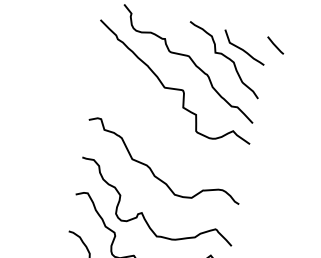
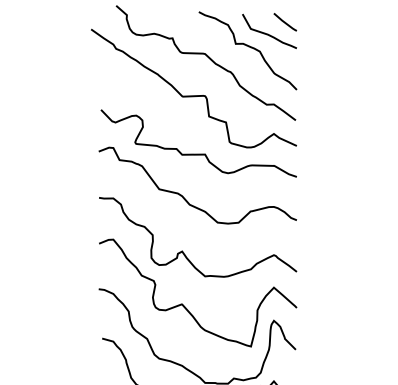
line: (275, 45) -> (285, 22), moved
curve: (169, 136) -> (198, 153), added

